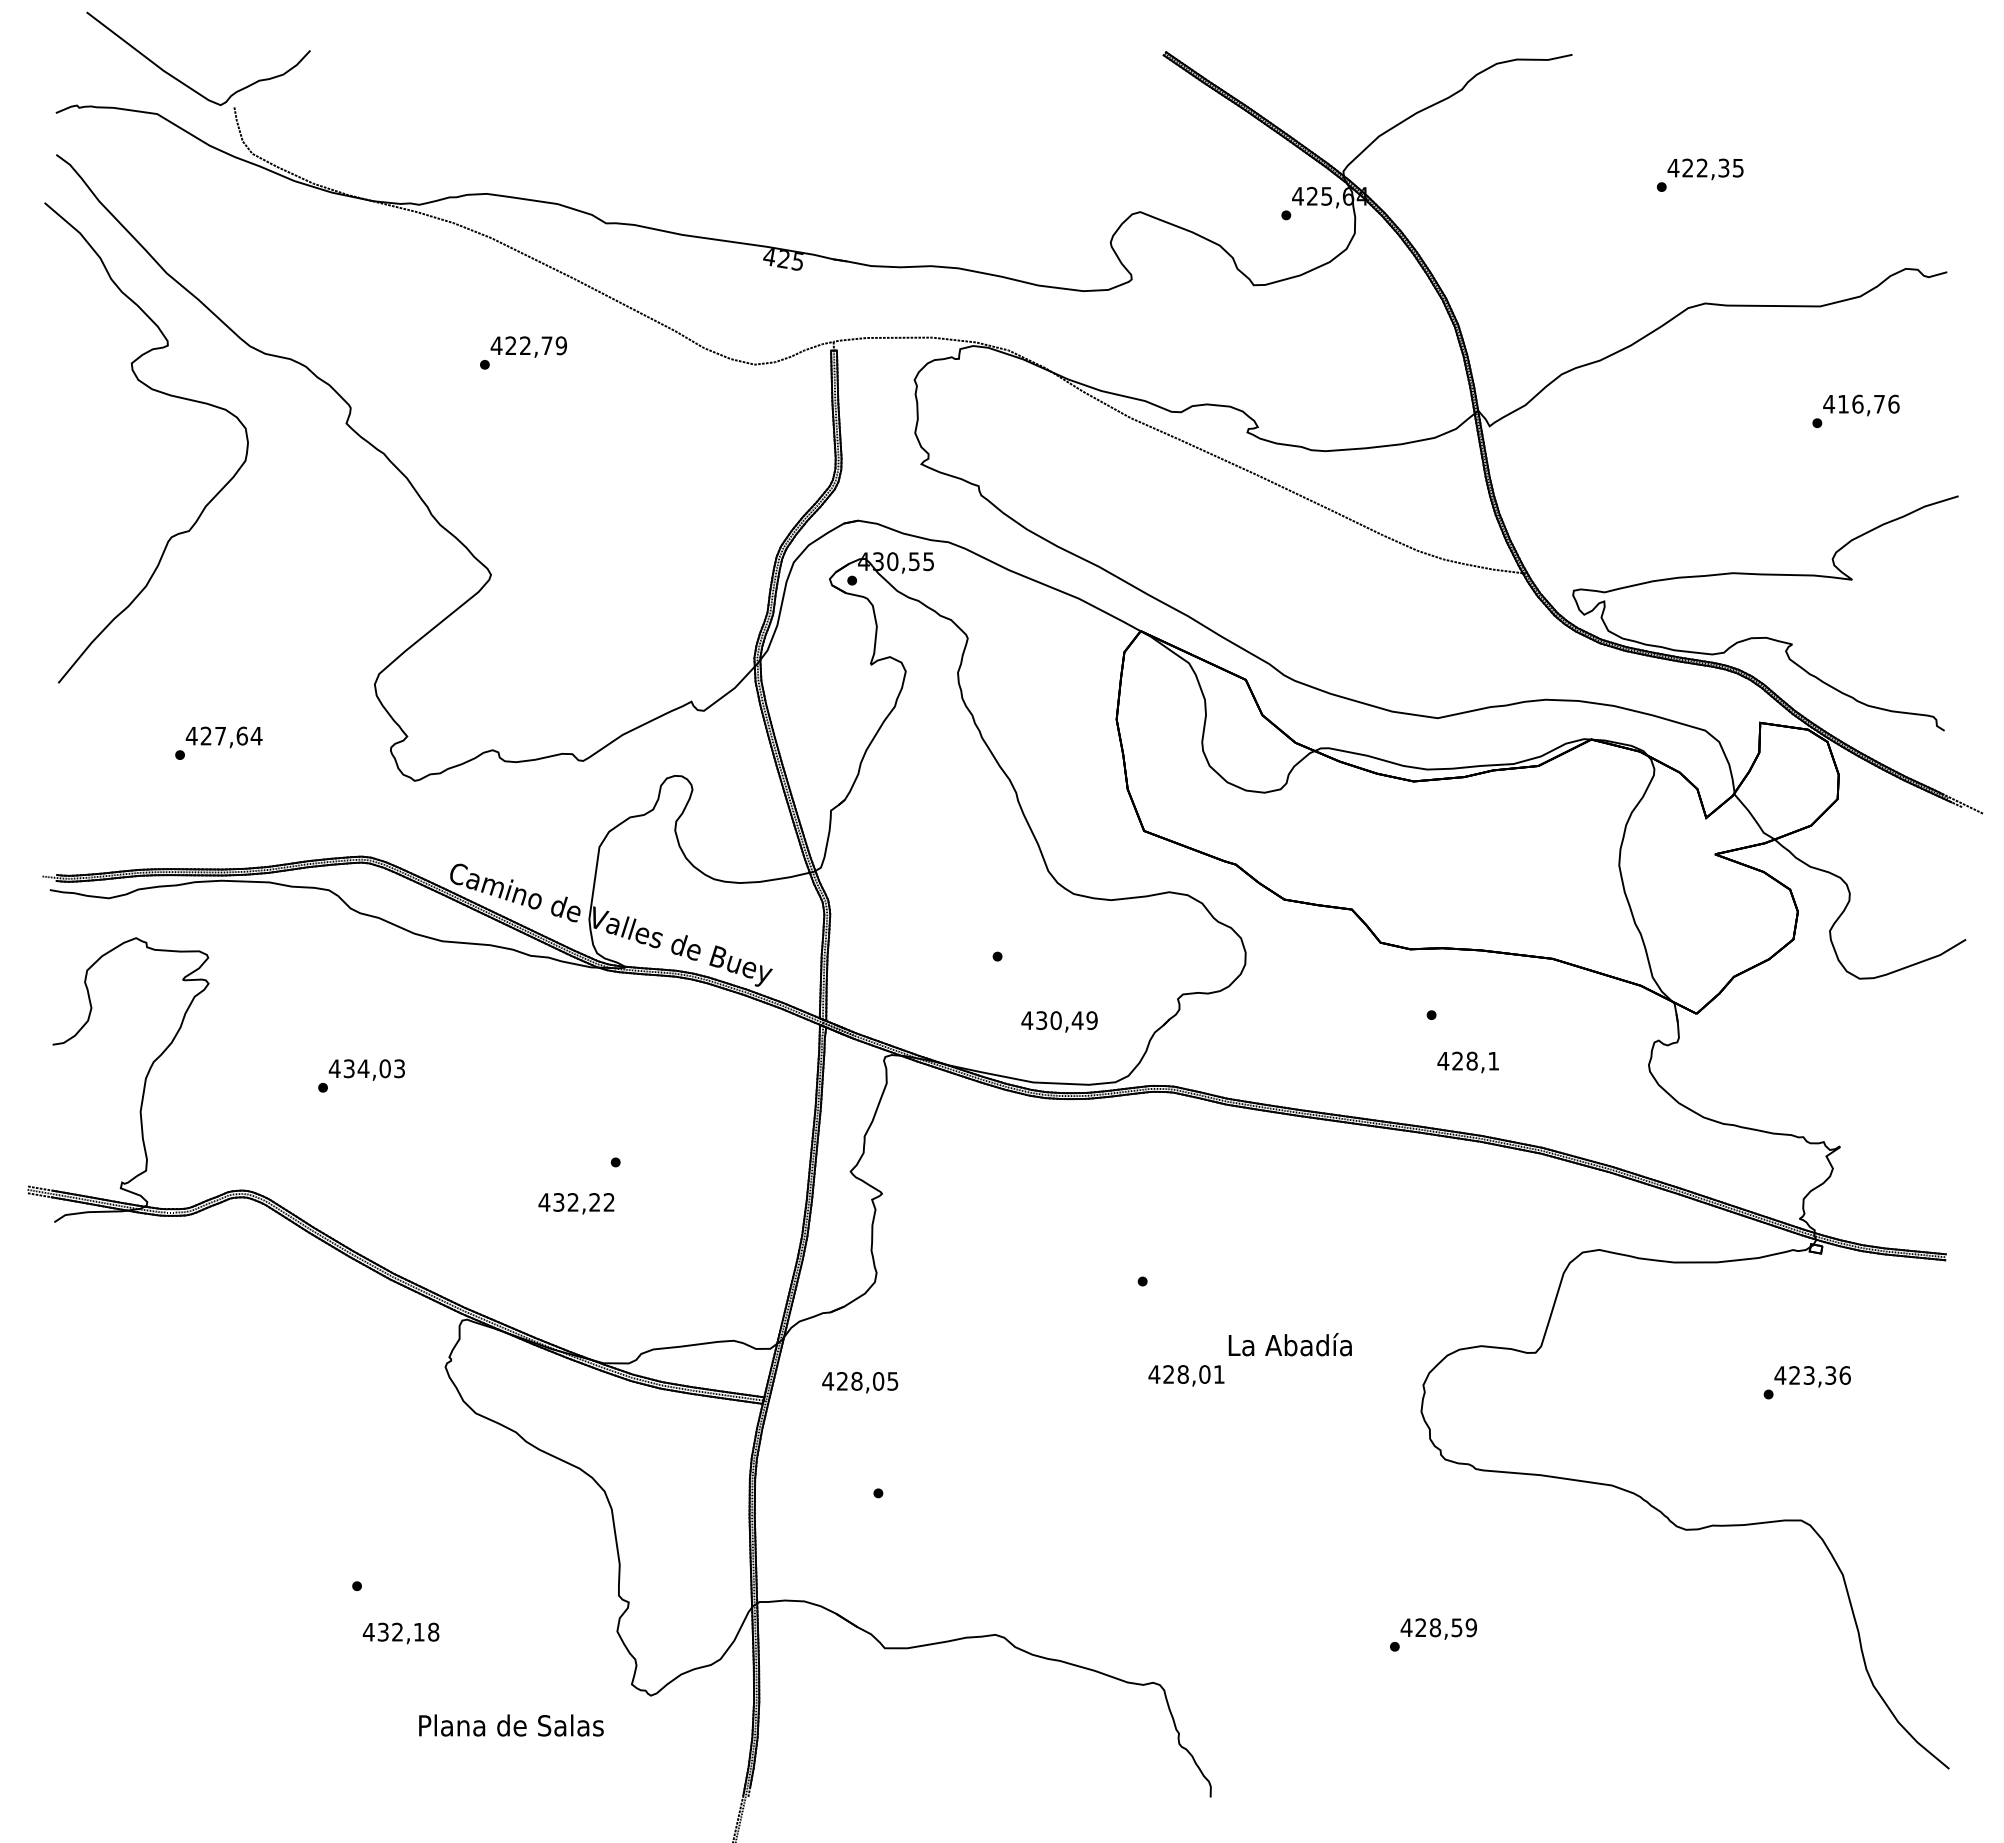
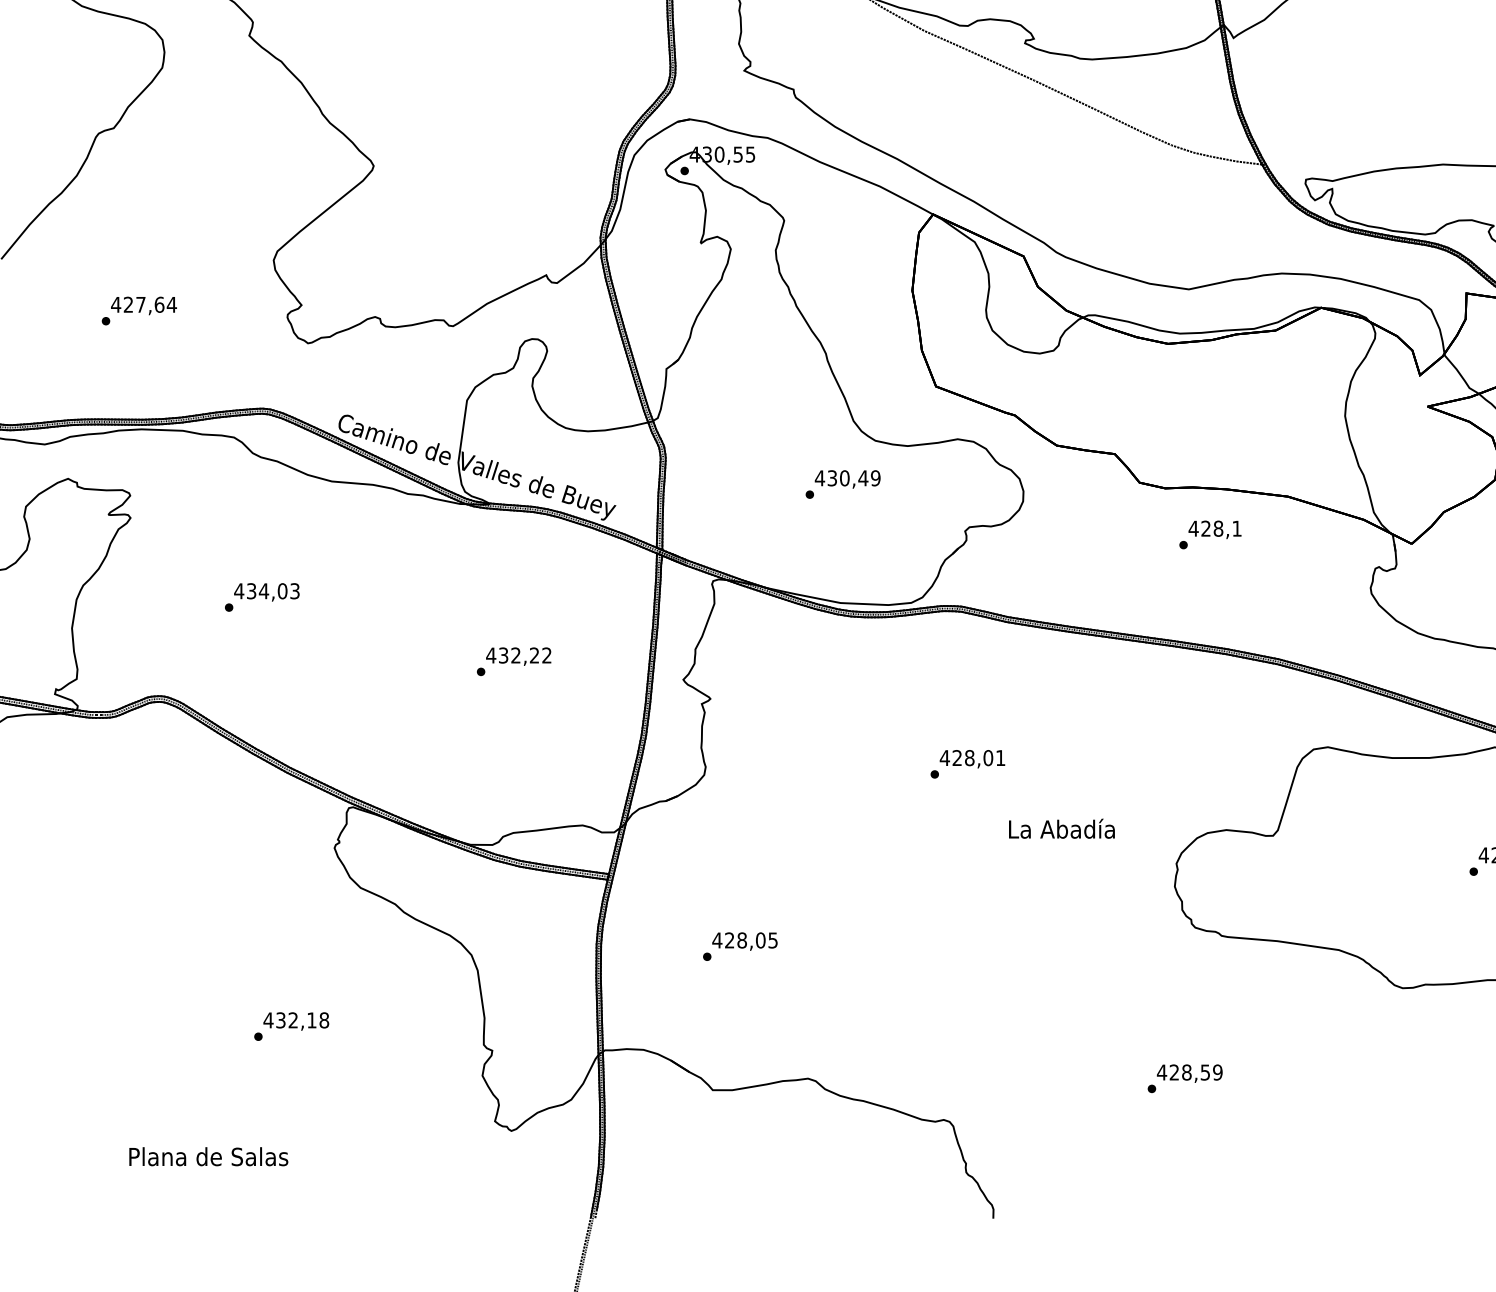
text: (1059, 1021) -> (847, 479), moved
text: (1467, 1062) -> (1214, 529), moved
text: (576, 1203) -> (518, 656), moved
text: (1186, 1375) -> (972, 758), moved
text: (860, 1382) -> (745, 941), moved
text: (400, 1633) -> (295, 1021), moved
text: (511, 1725) -> (208, 1156), moved

